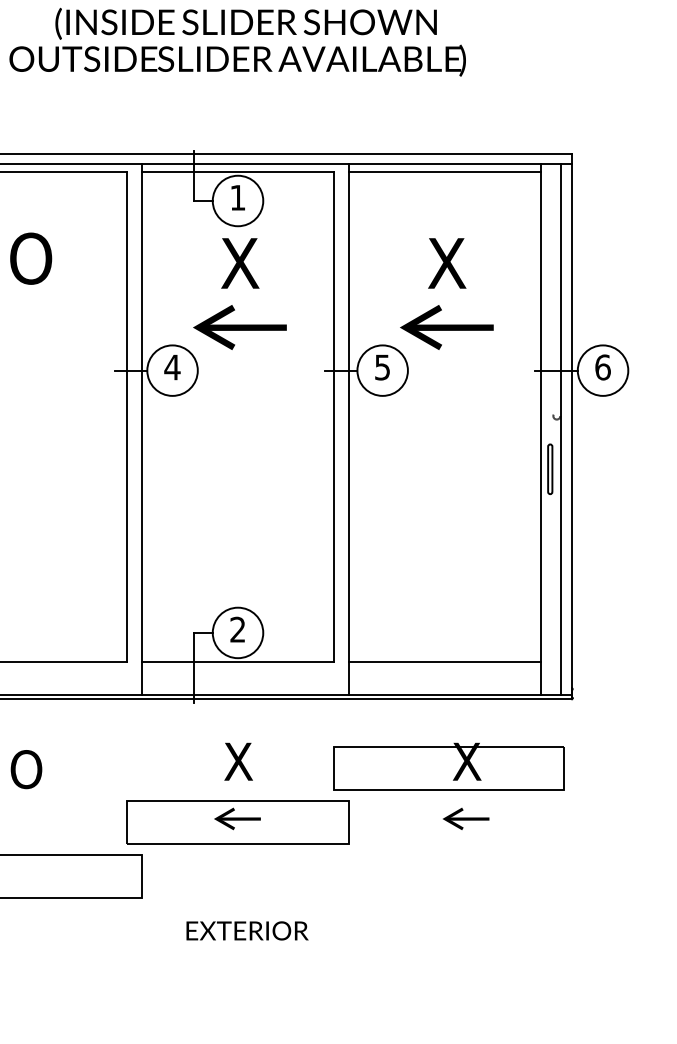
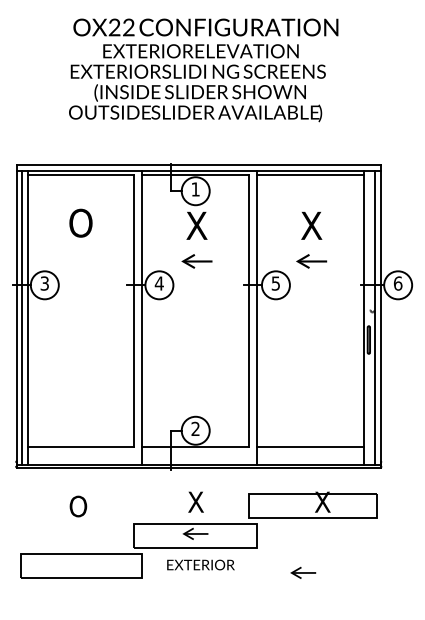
part: (239, 327) -> (196, 261), size x0.6
part: (446, 327) -> (311, 261), size x0.6
part: (466, 818) -> (303, 572), moved
text: (246, 929) -> (200, 564), moved

